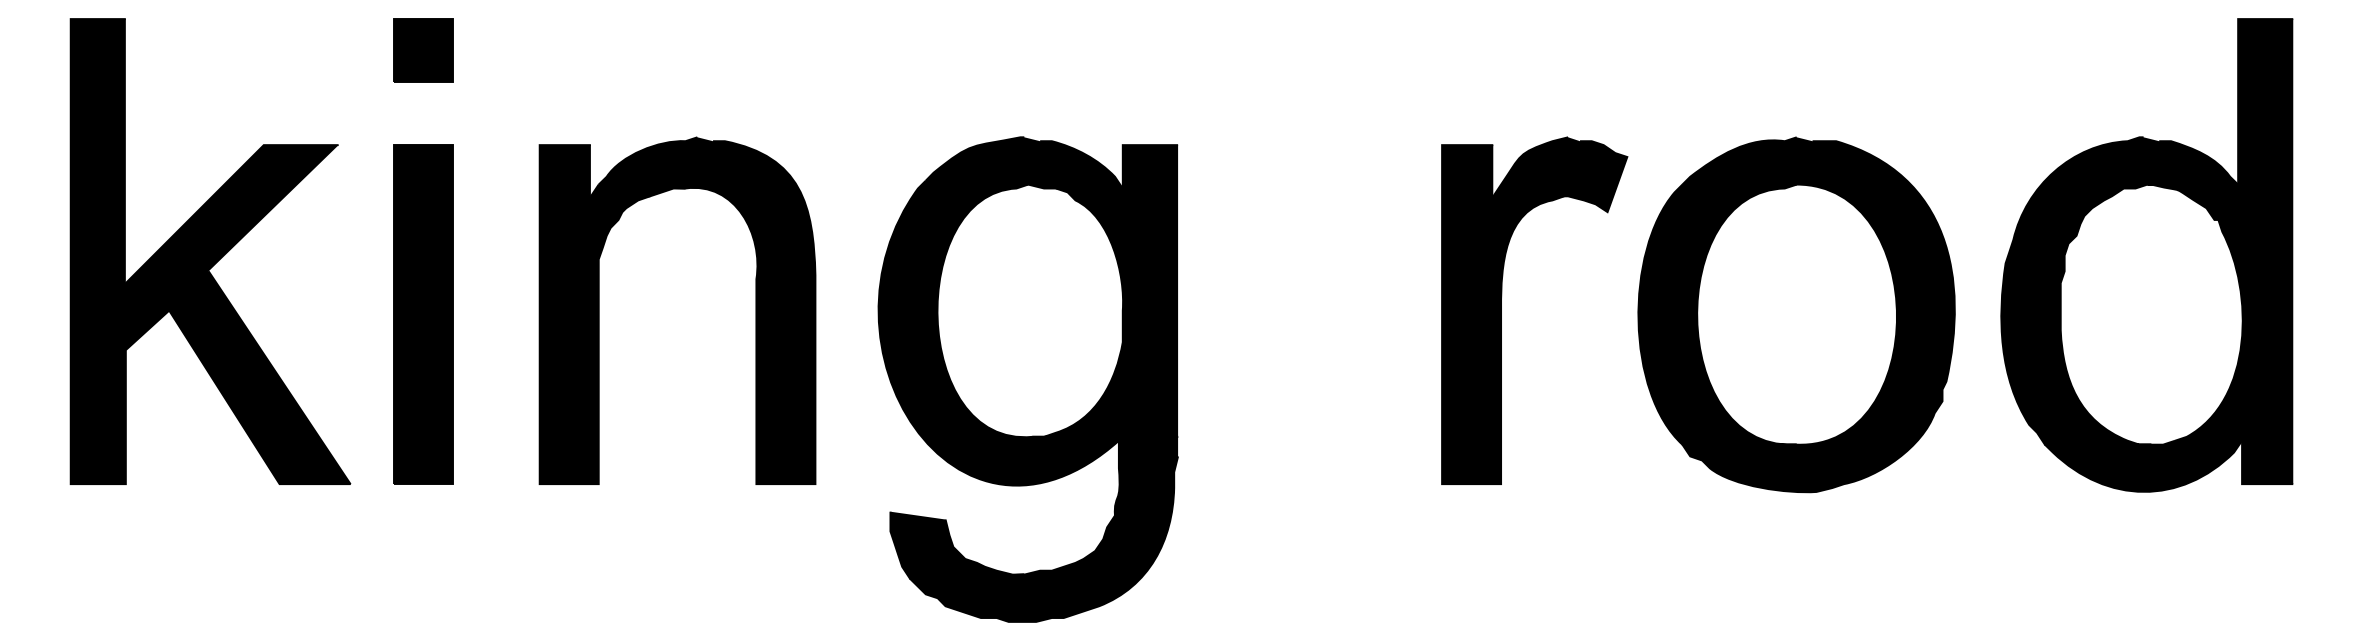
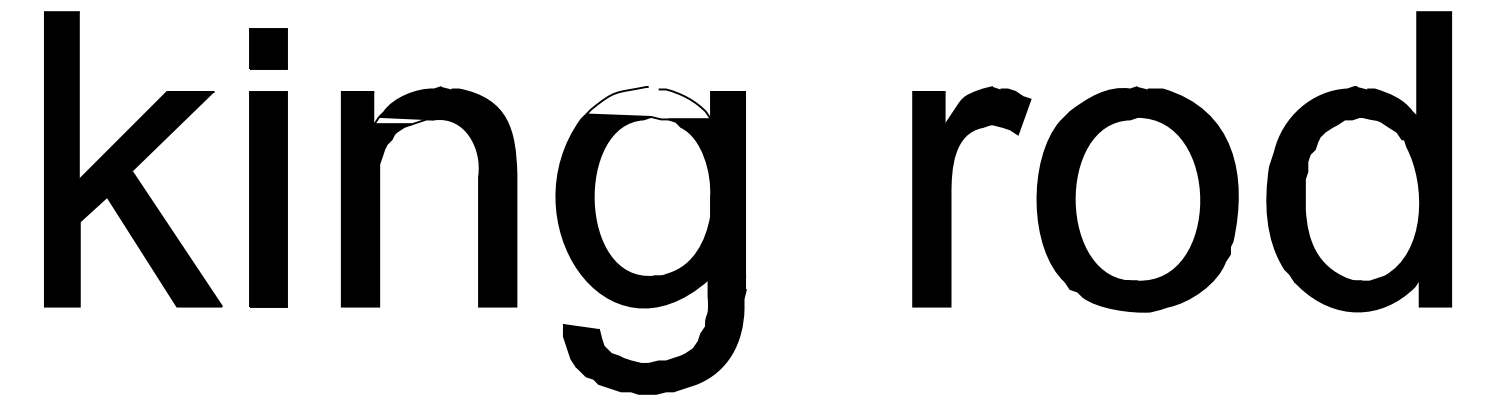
part: (423, 49) -> (268, 48), moved
fill: (1024, 163) -> (648, 103), removed
fill: (638, 190) -> (404, 120), removed

